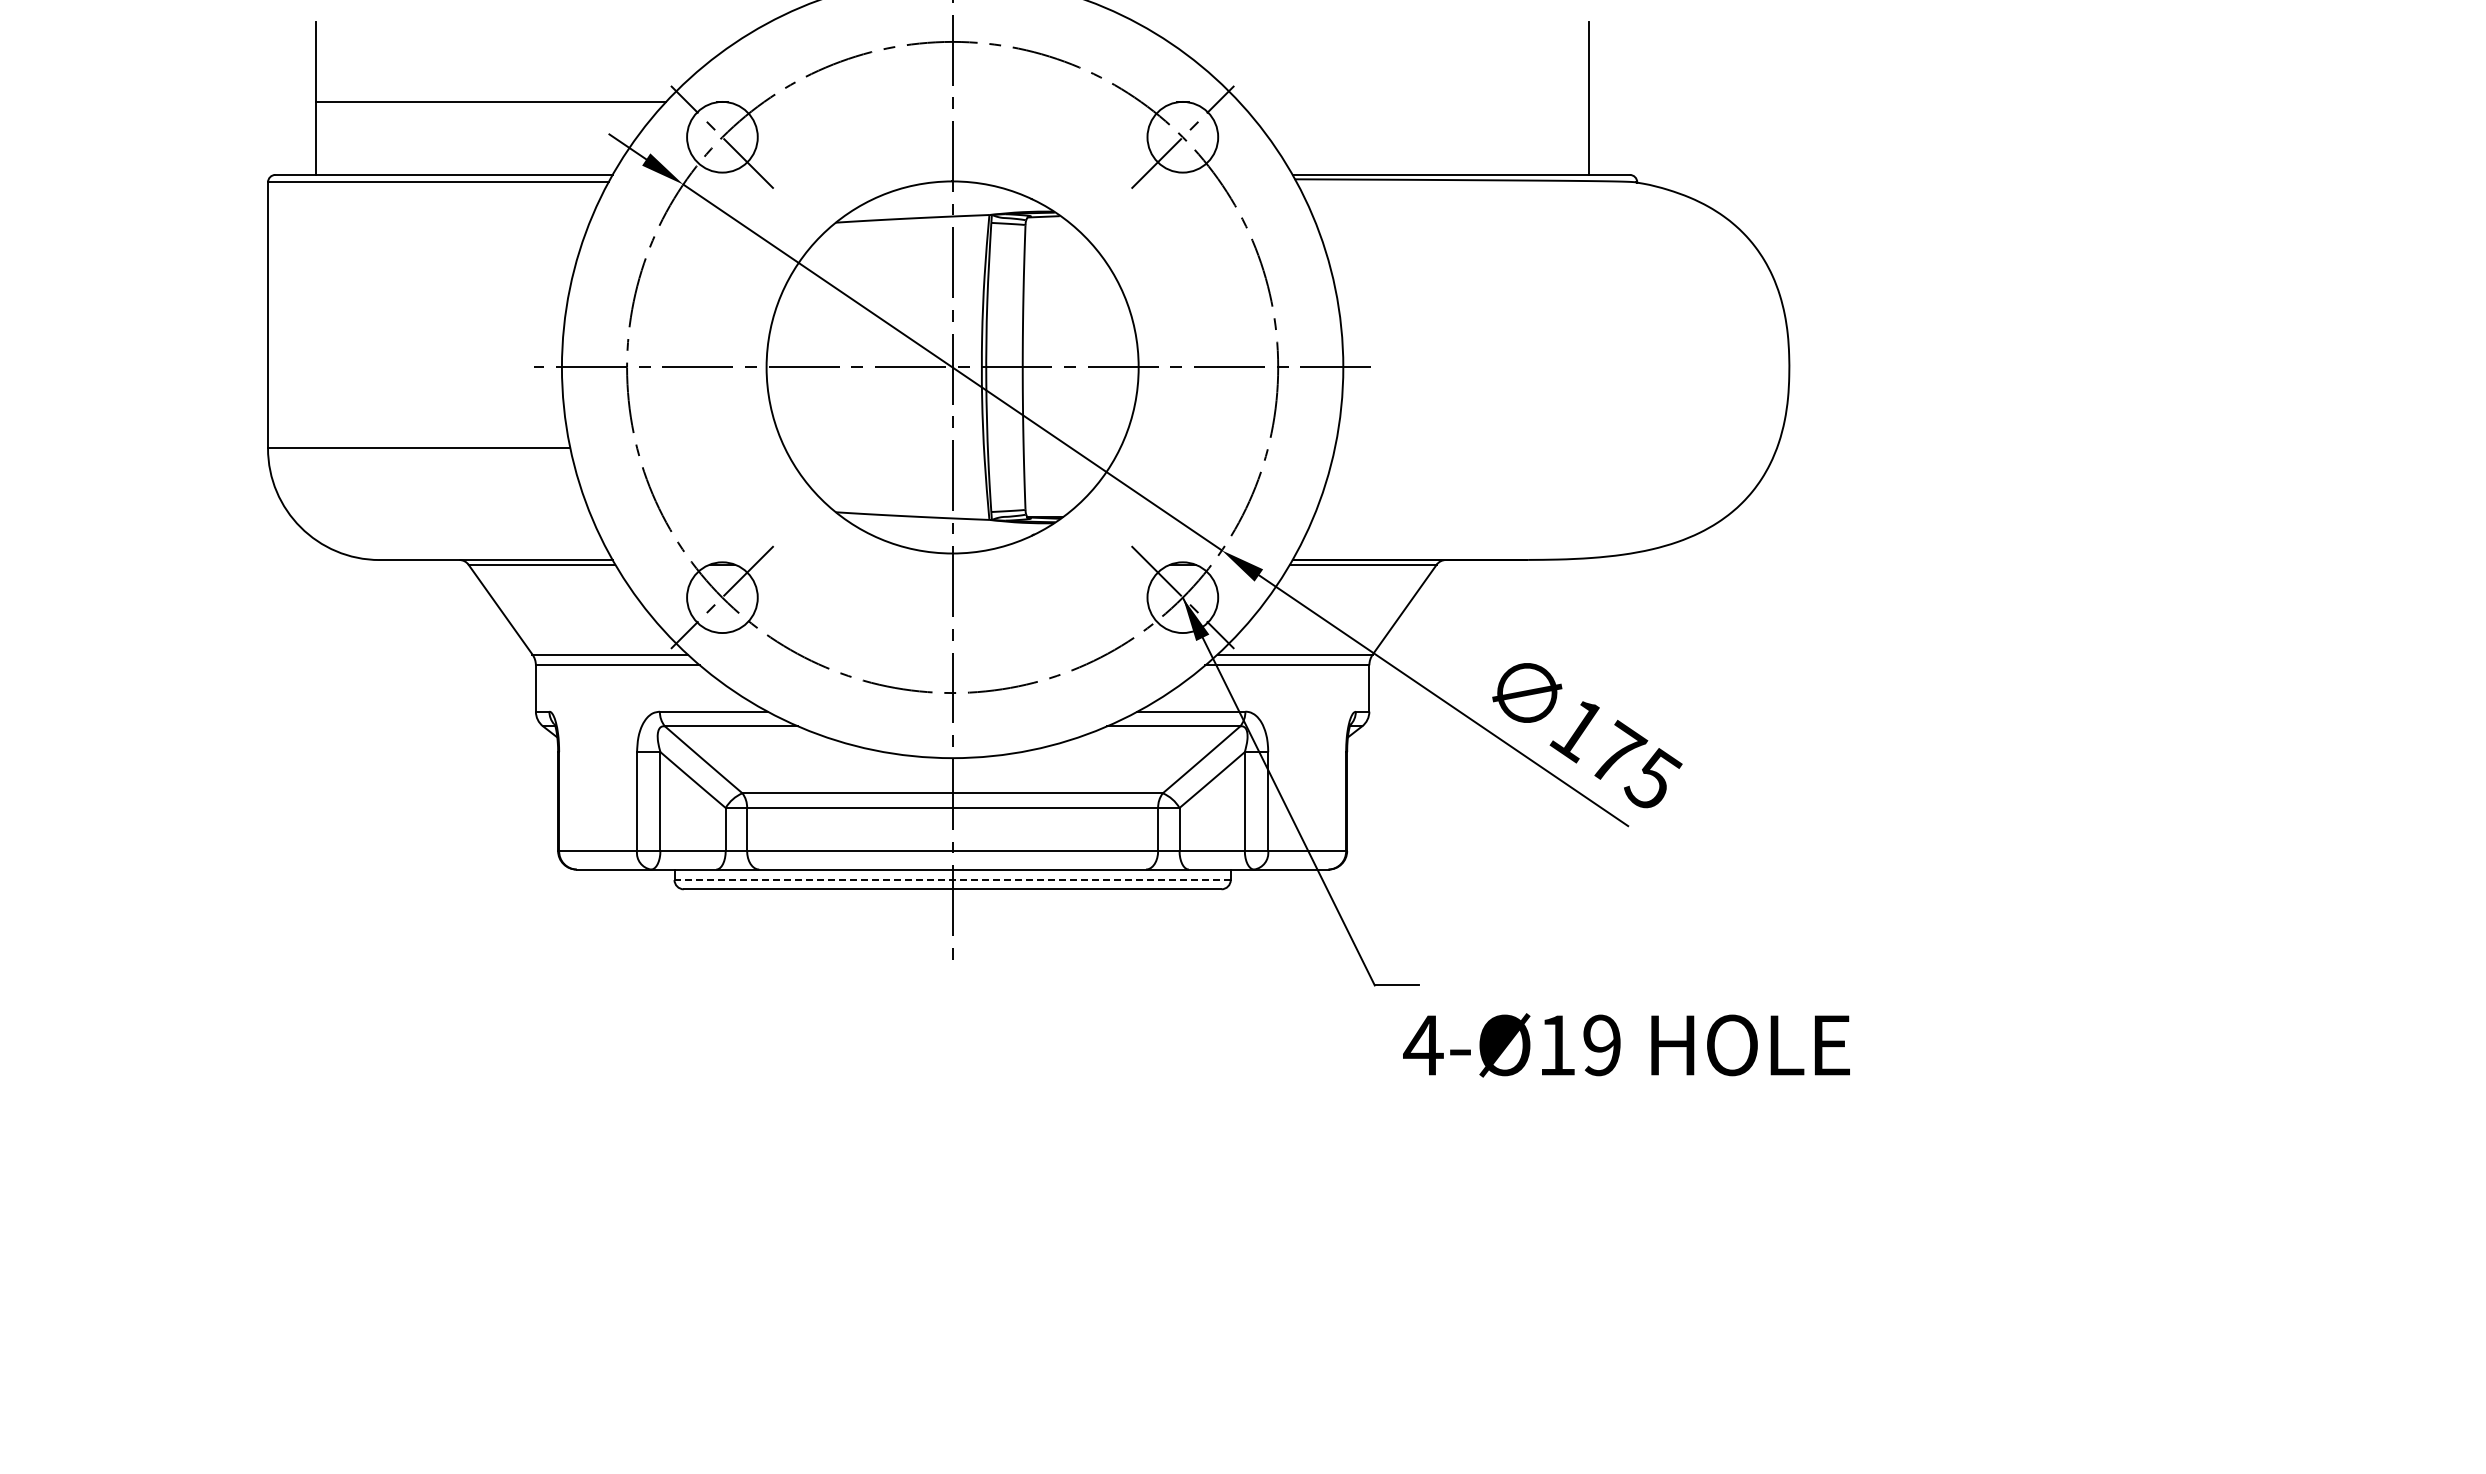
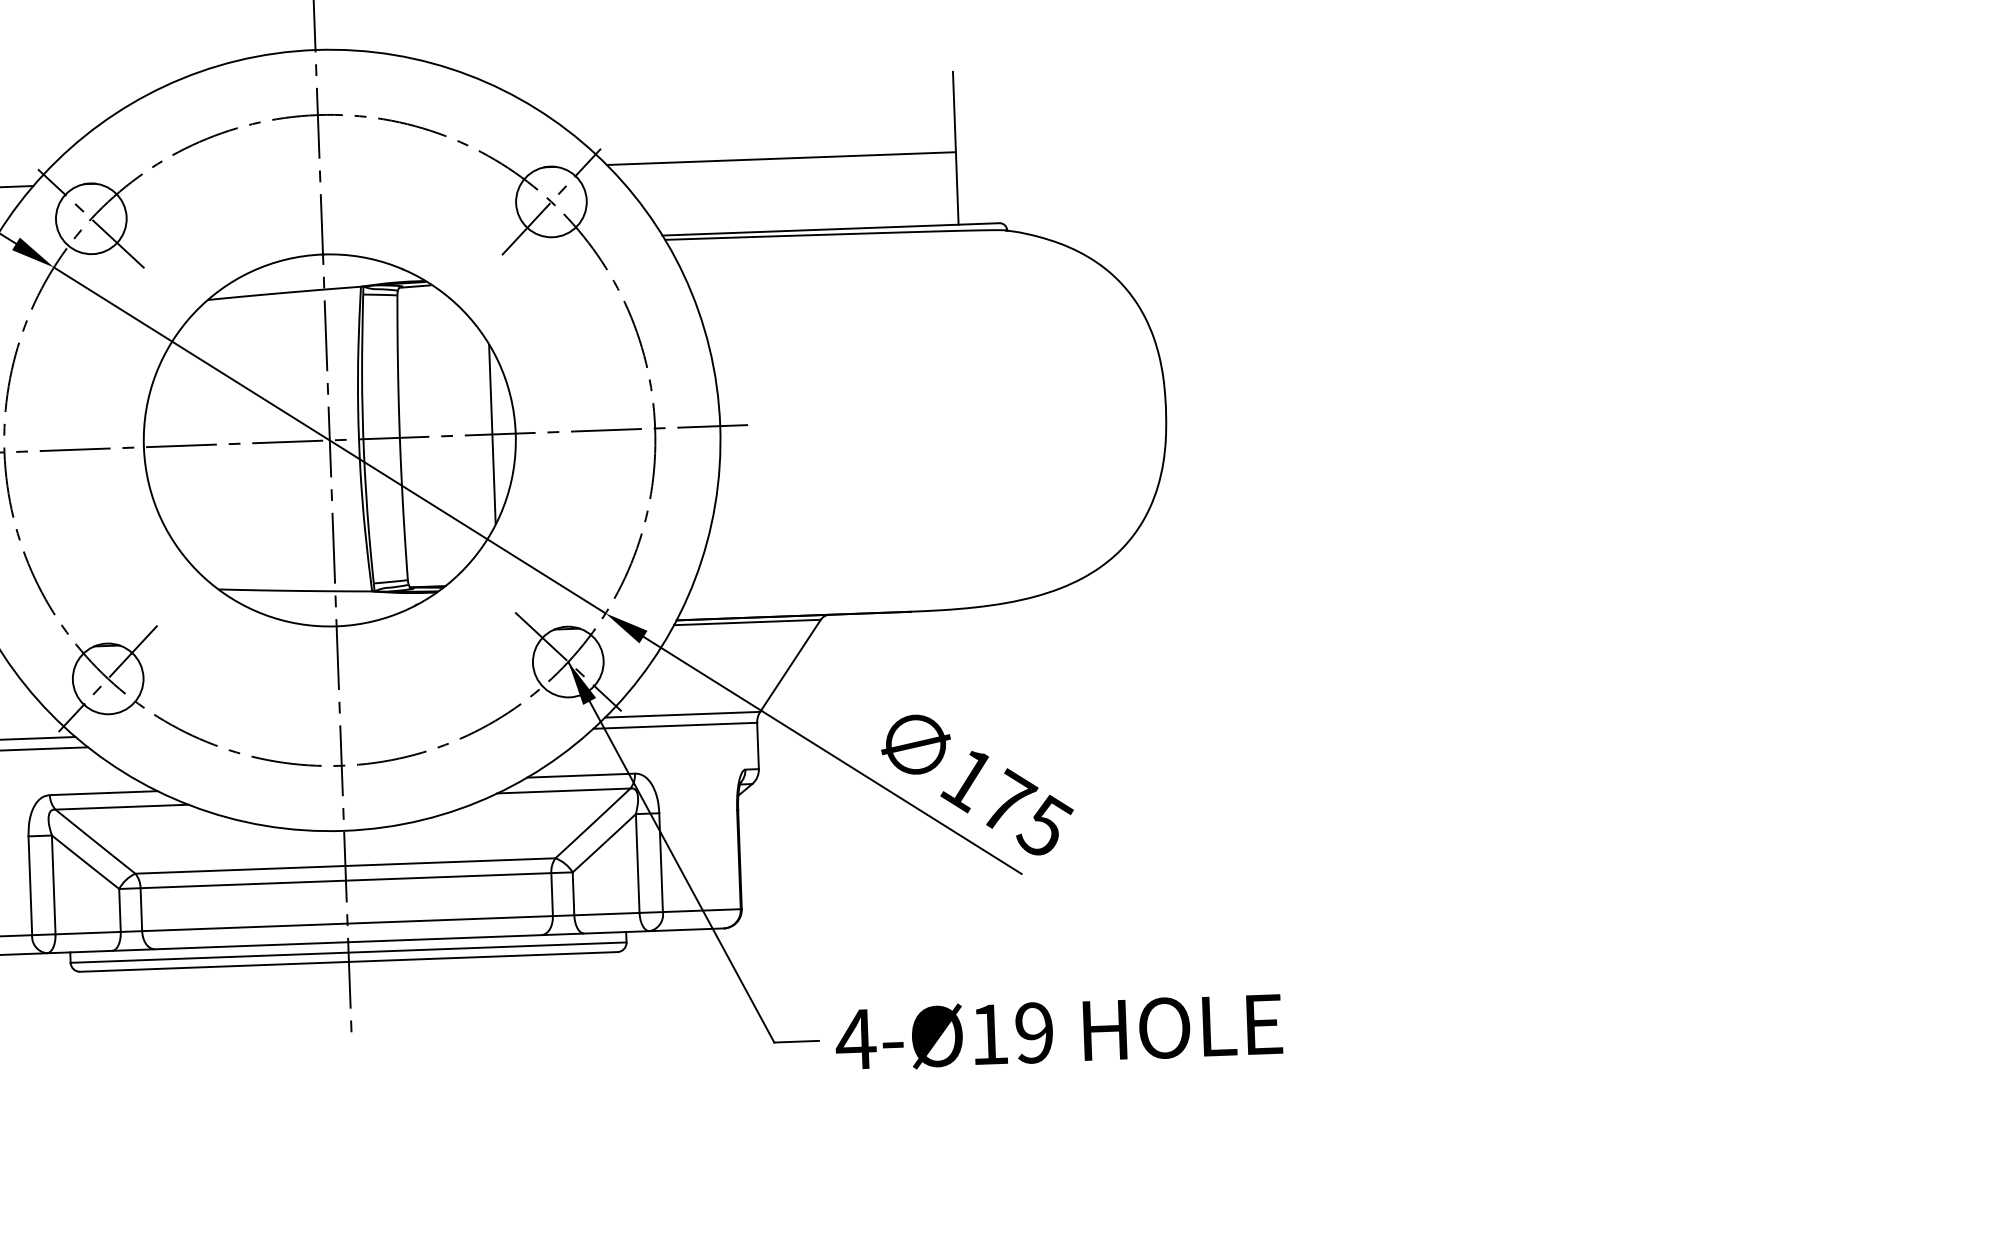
line: (1413, 102) -> (780, 158), added
line: (1115, 367) -> (492, 434), added
line: (952, 880) -> (348, 953), dashed -> solid
text: (1626, 1045) -> (1058, 1032), moved

